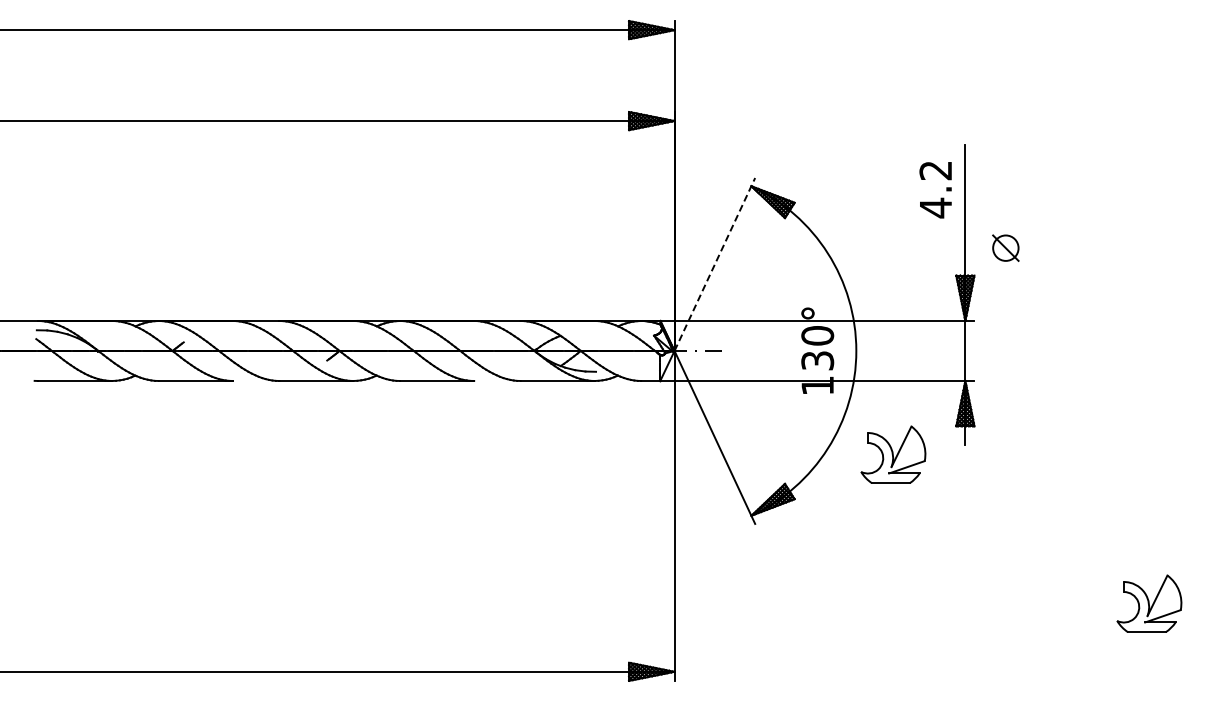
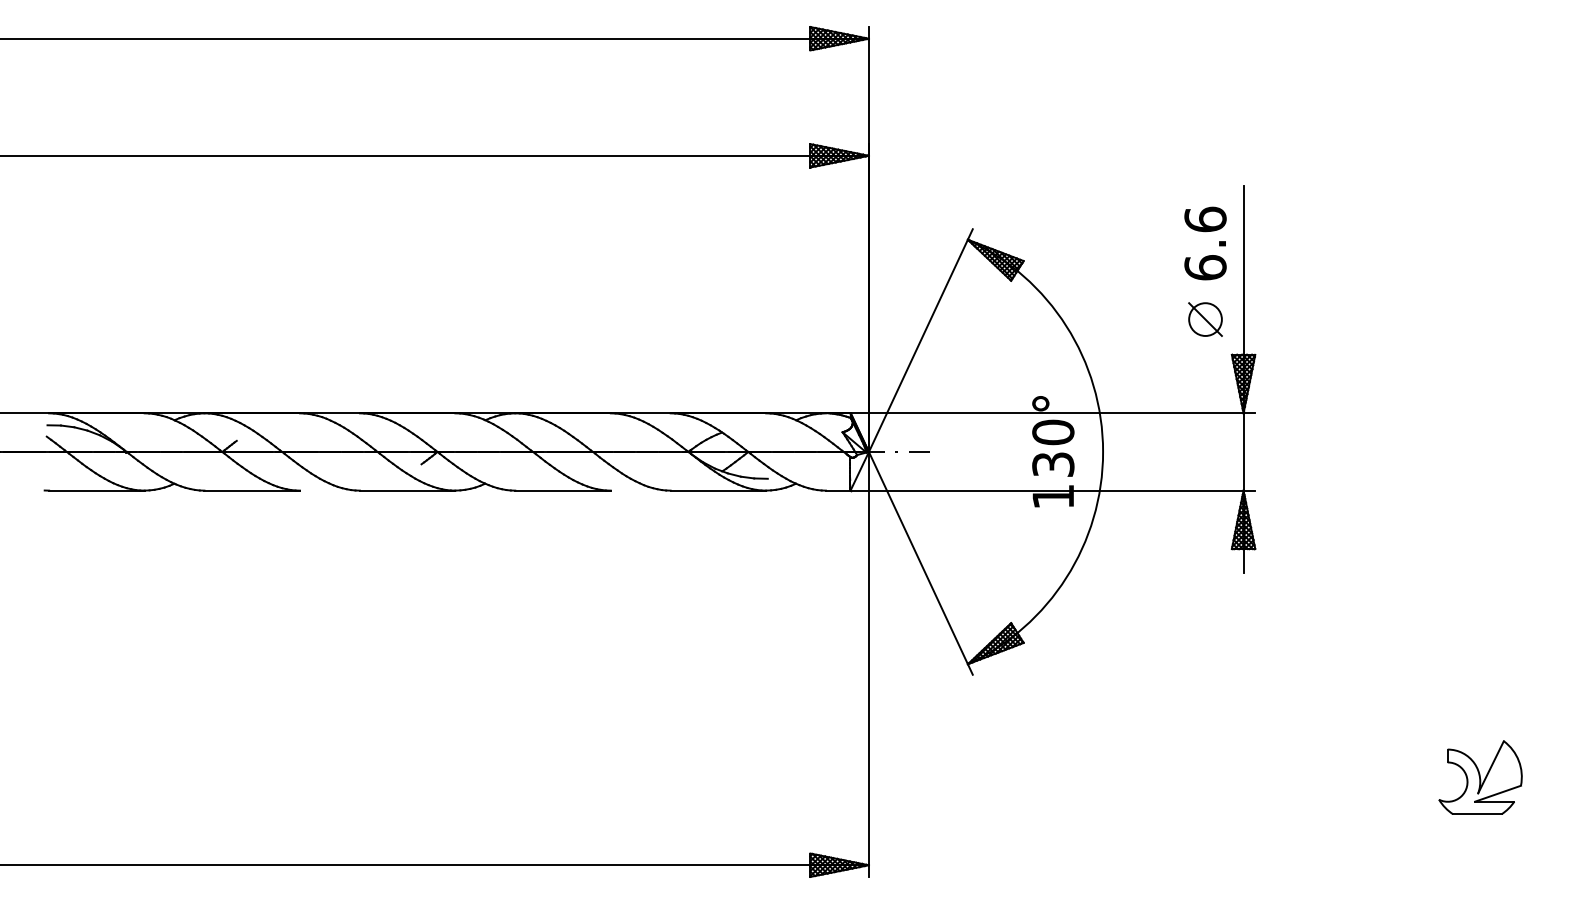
text: (935, 189) -> (1205, 243), 4.2 -> 6.6
part: (1005, 247) -> (1205, 318), moved
line: (715, 264) -> (921, 340), dashed -> solid
part: (893, 454) -> (1150, 585), removed

